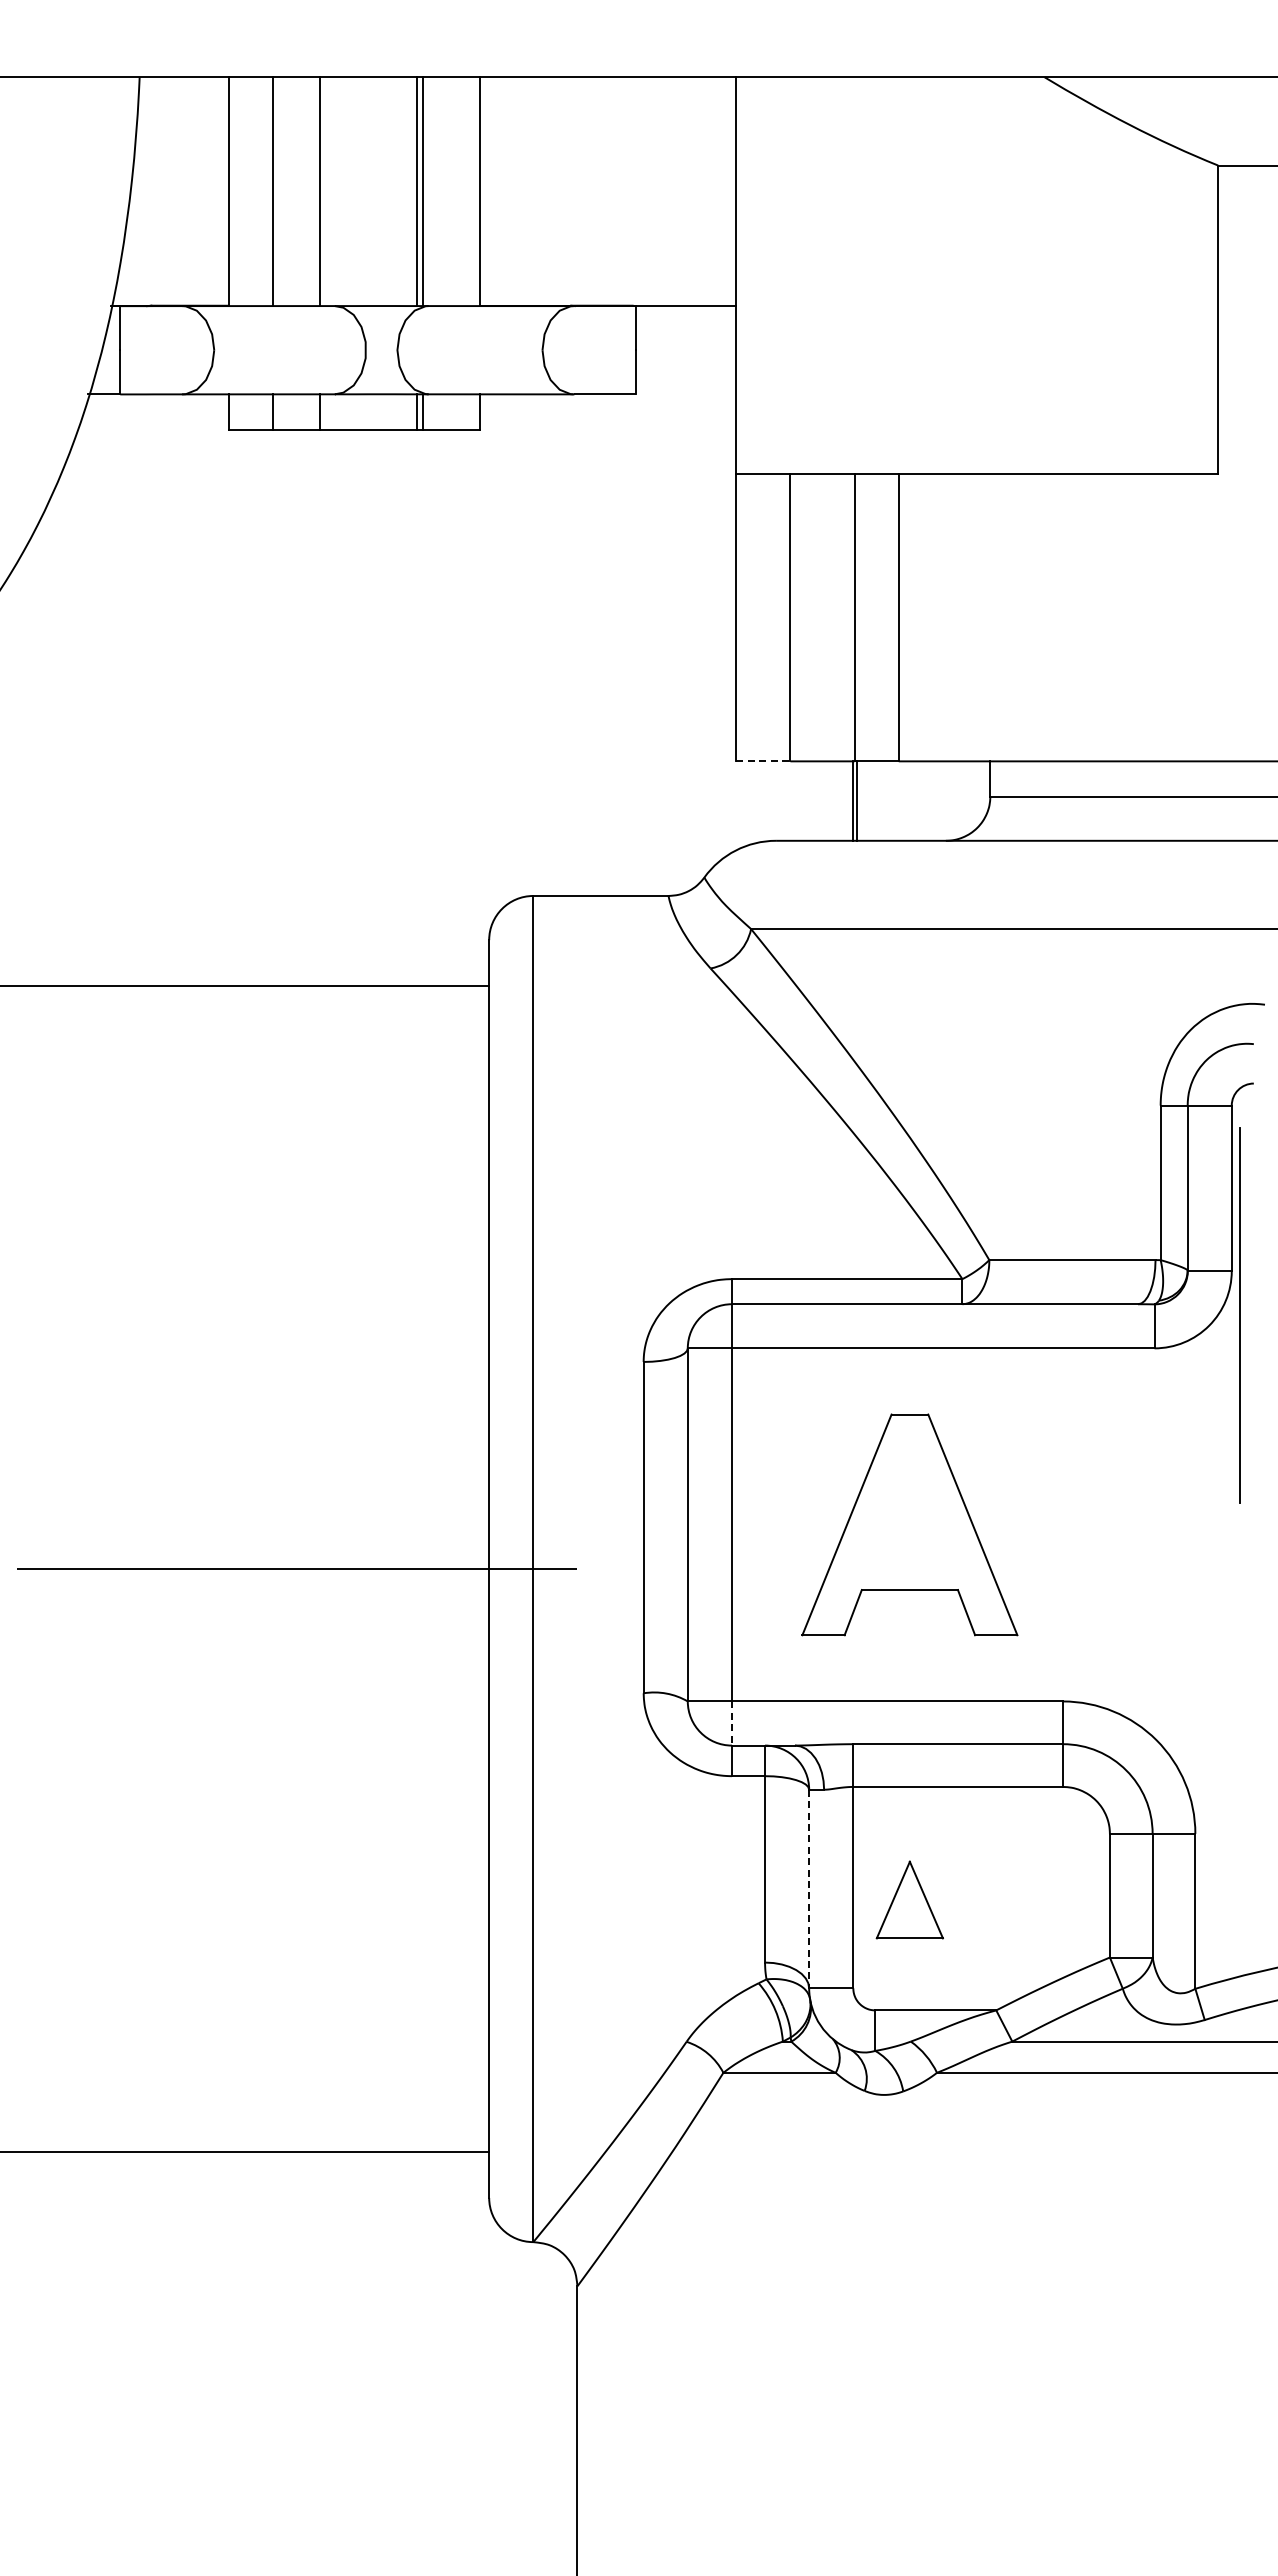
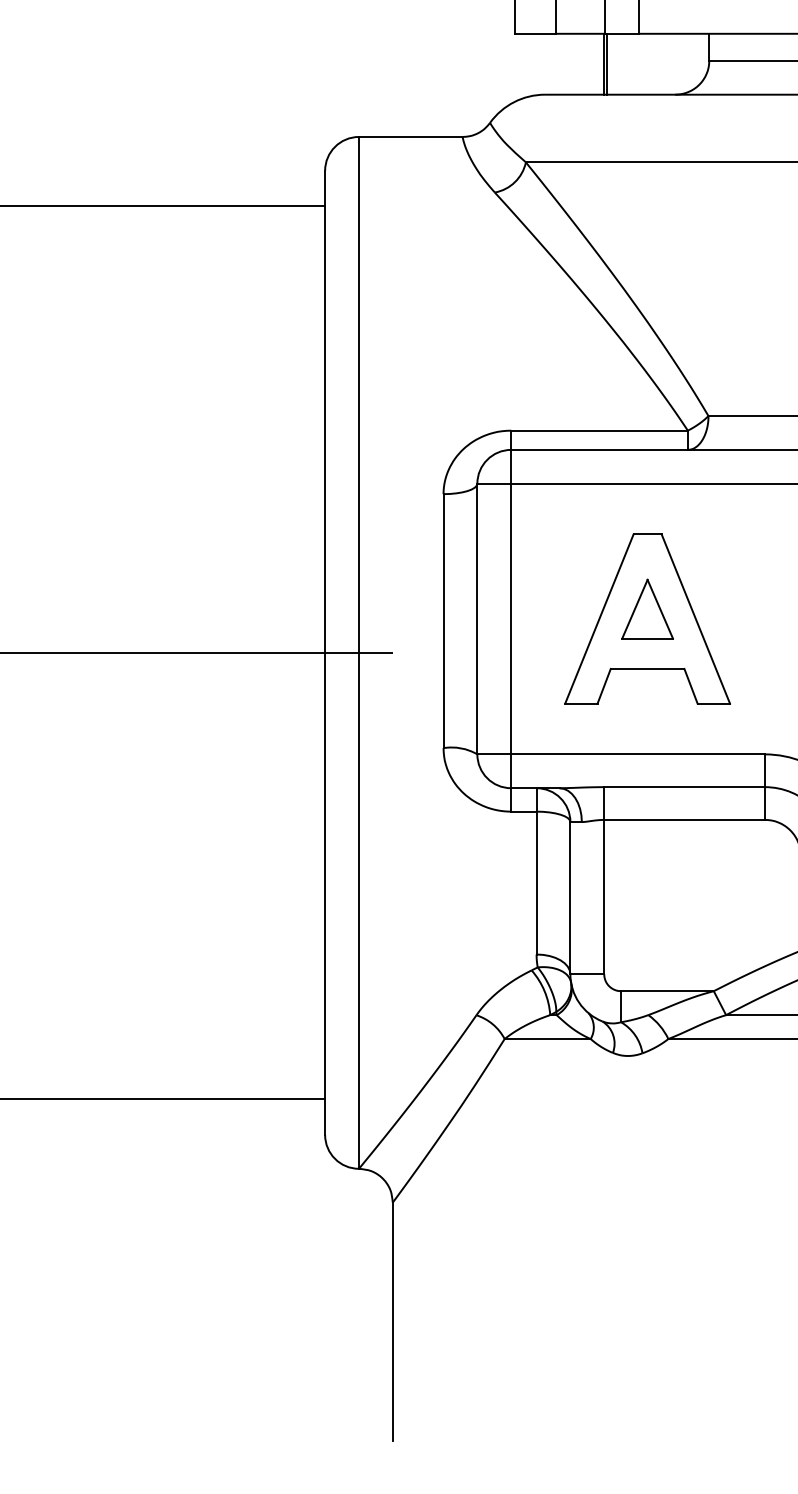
line: (763, 761) -> (535, 33), dashed -> solid
line: (731, 1724) -> (510, 772), dashed -> solid
line: (809, 1889) -> (570, 898), dashed -> solid
part: (909, 1899) -> (647, 608), moved

